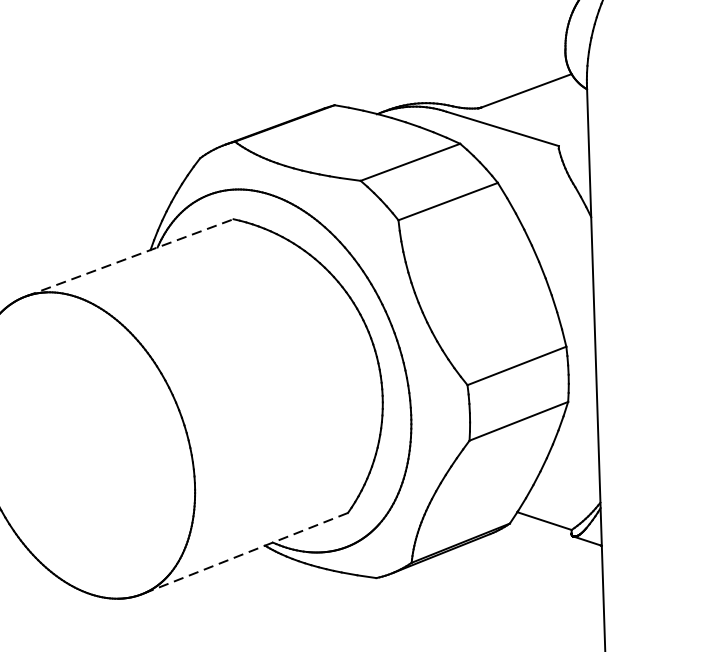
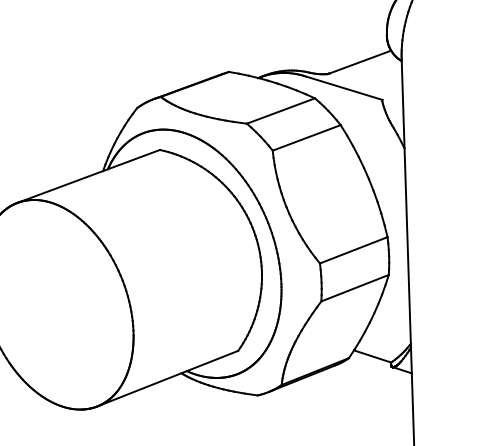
line: (129, 258) -> (88, 176), dashed -> solid
line: (244, 553) -> (167, 378), dashed -> solid

